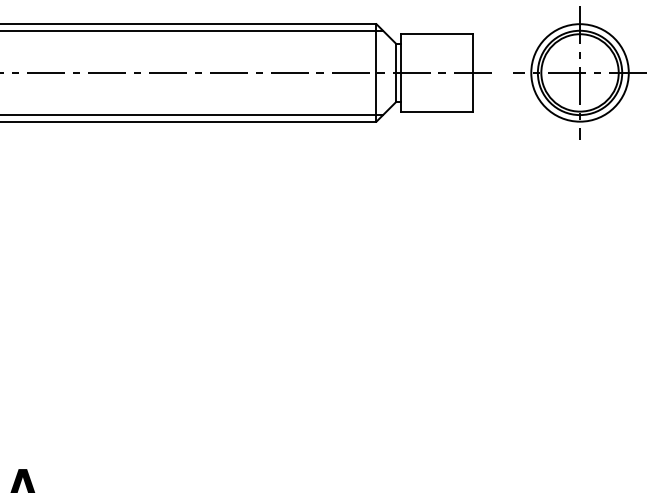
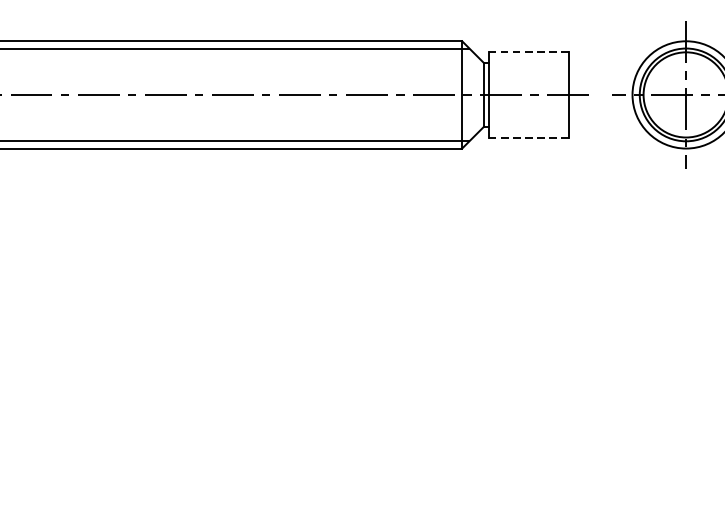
line: (436, 34) -> (528, 52), solid -> dashed
line: (437, 111) -> (529, 137), solid -> dashed

